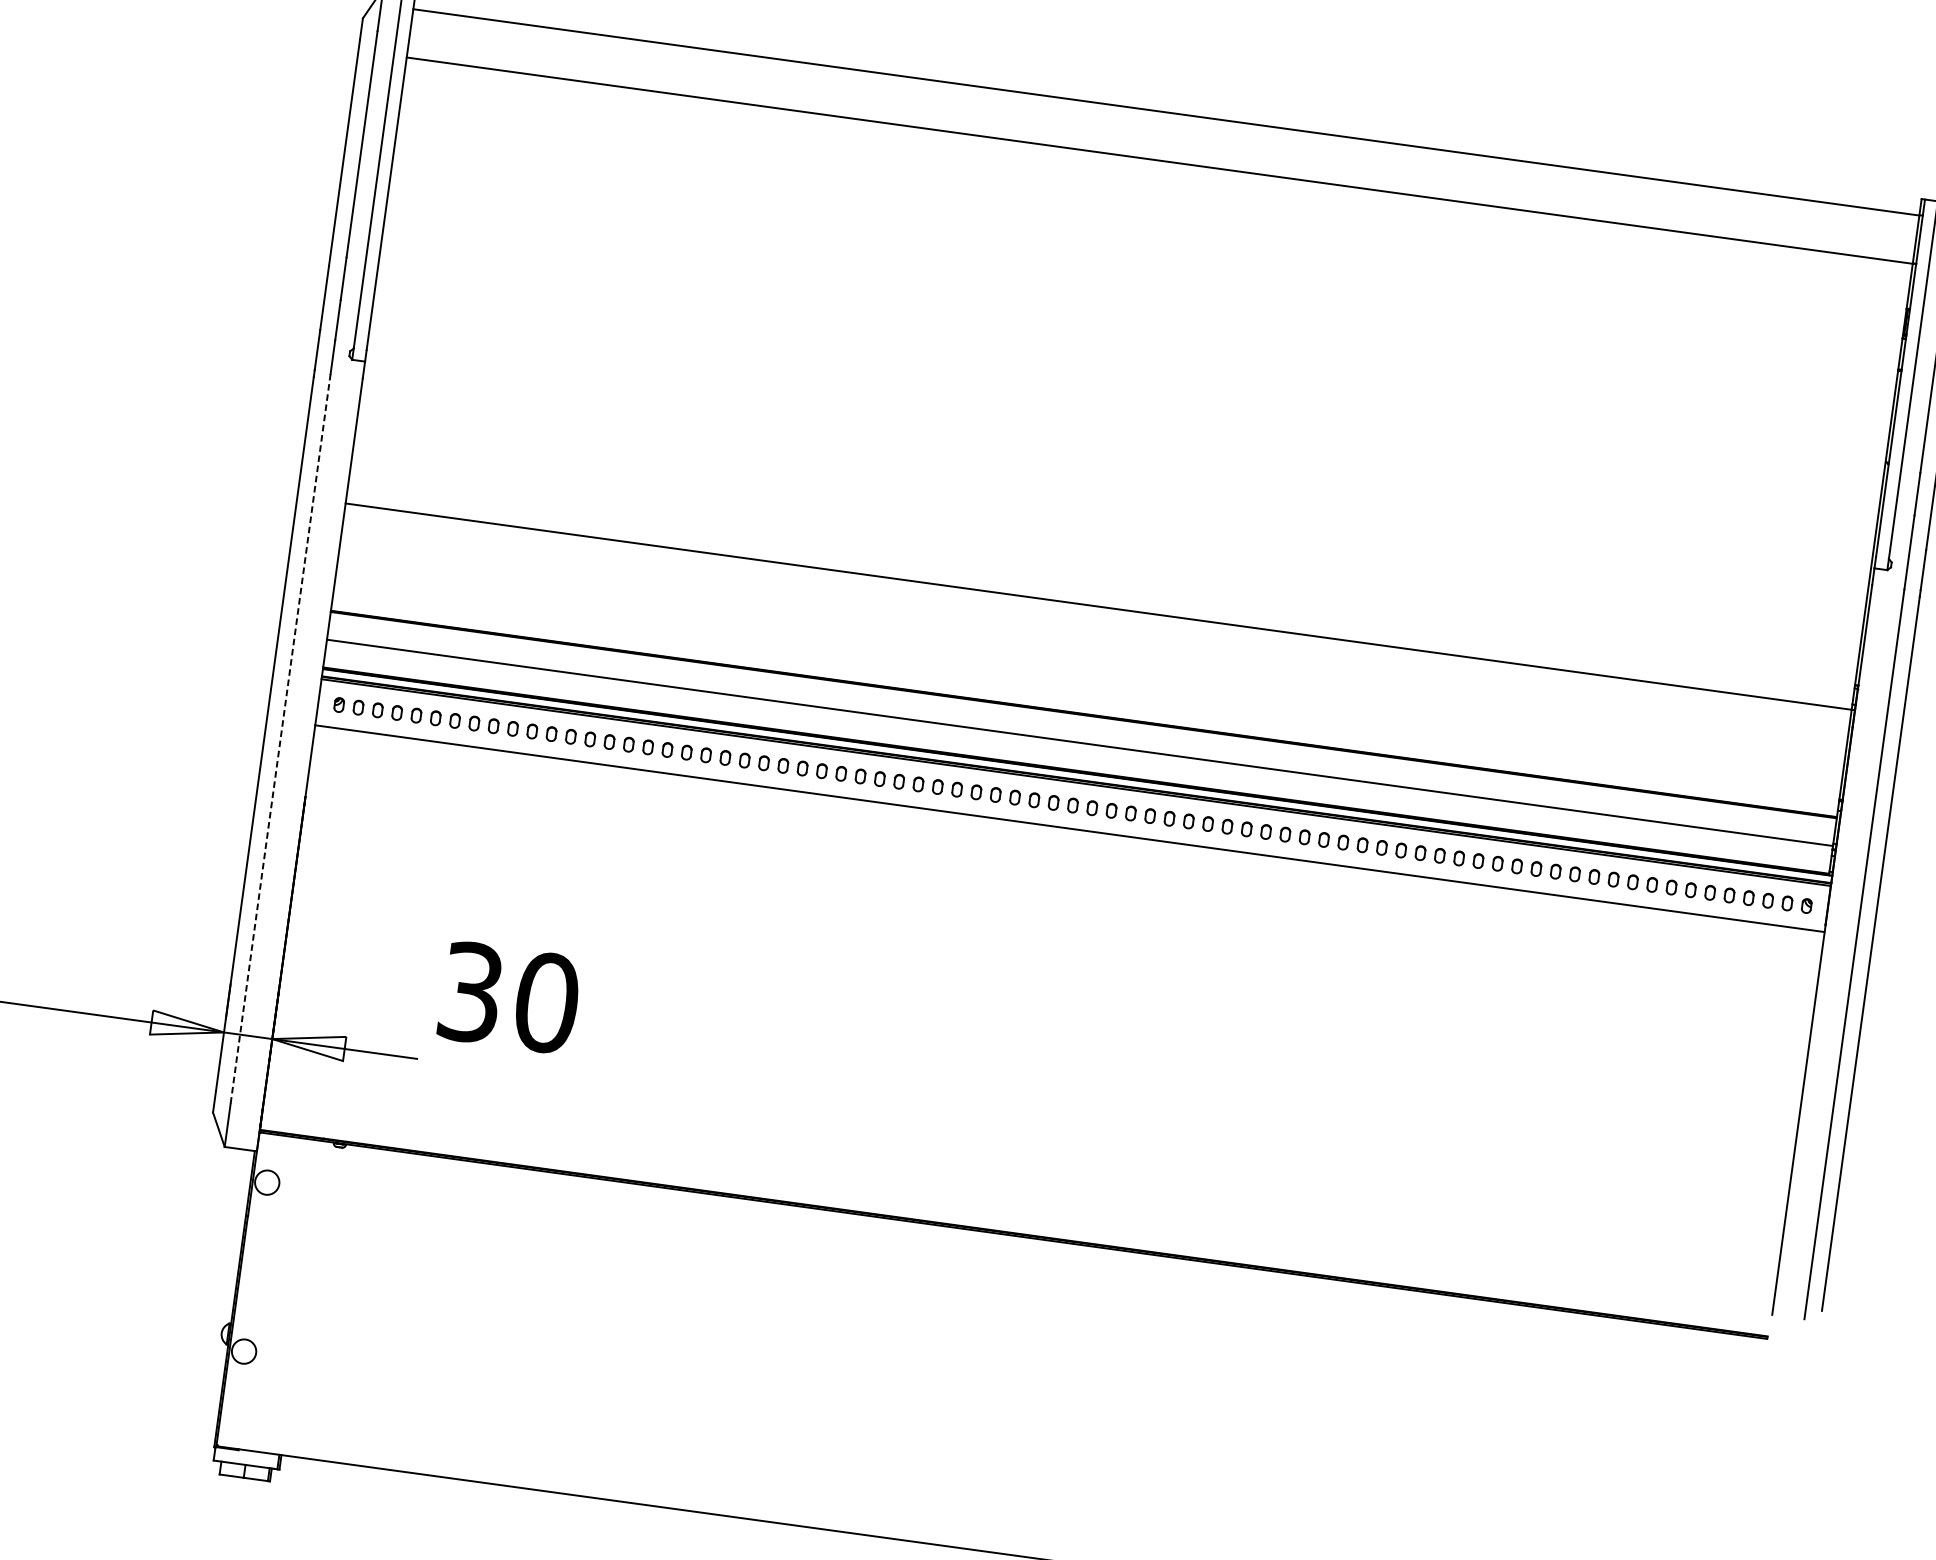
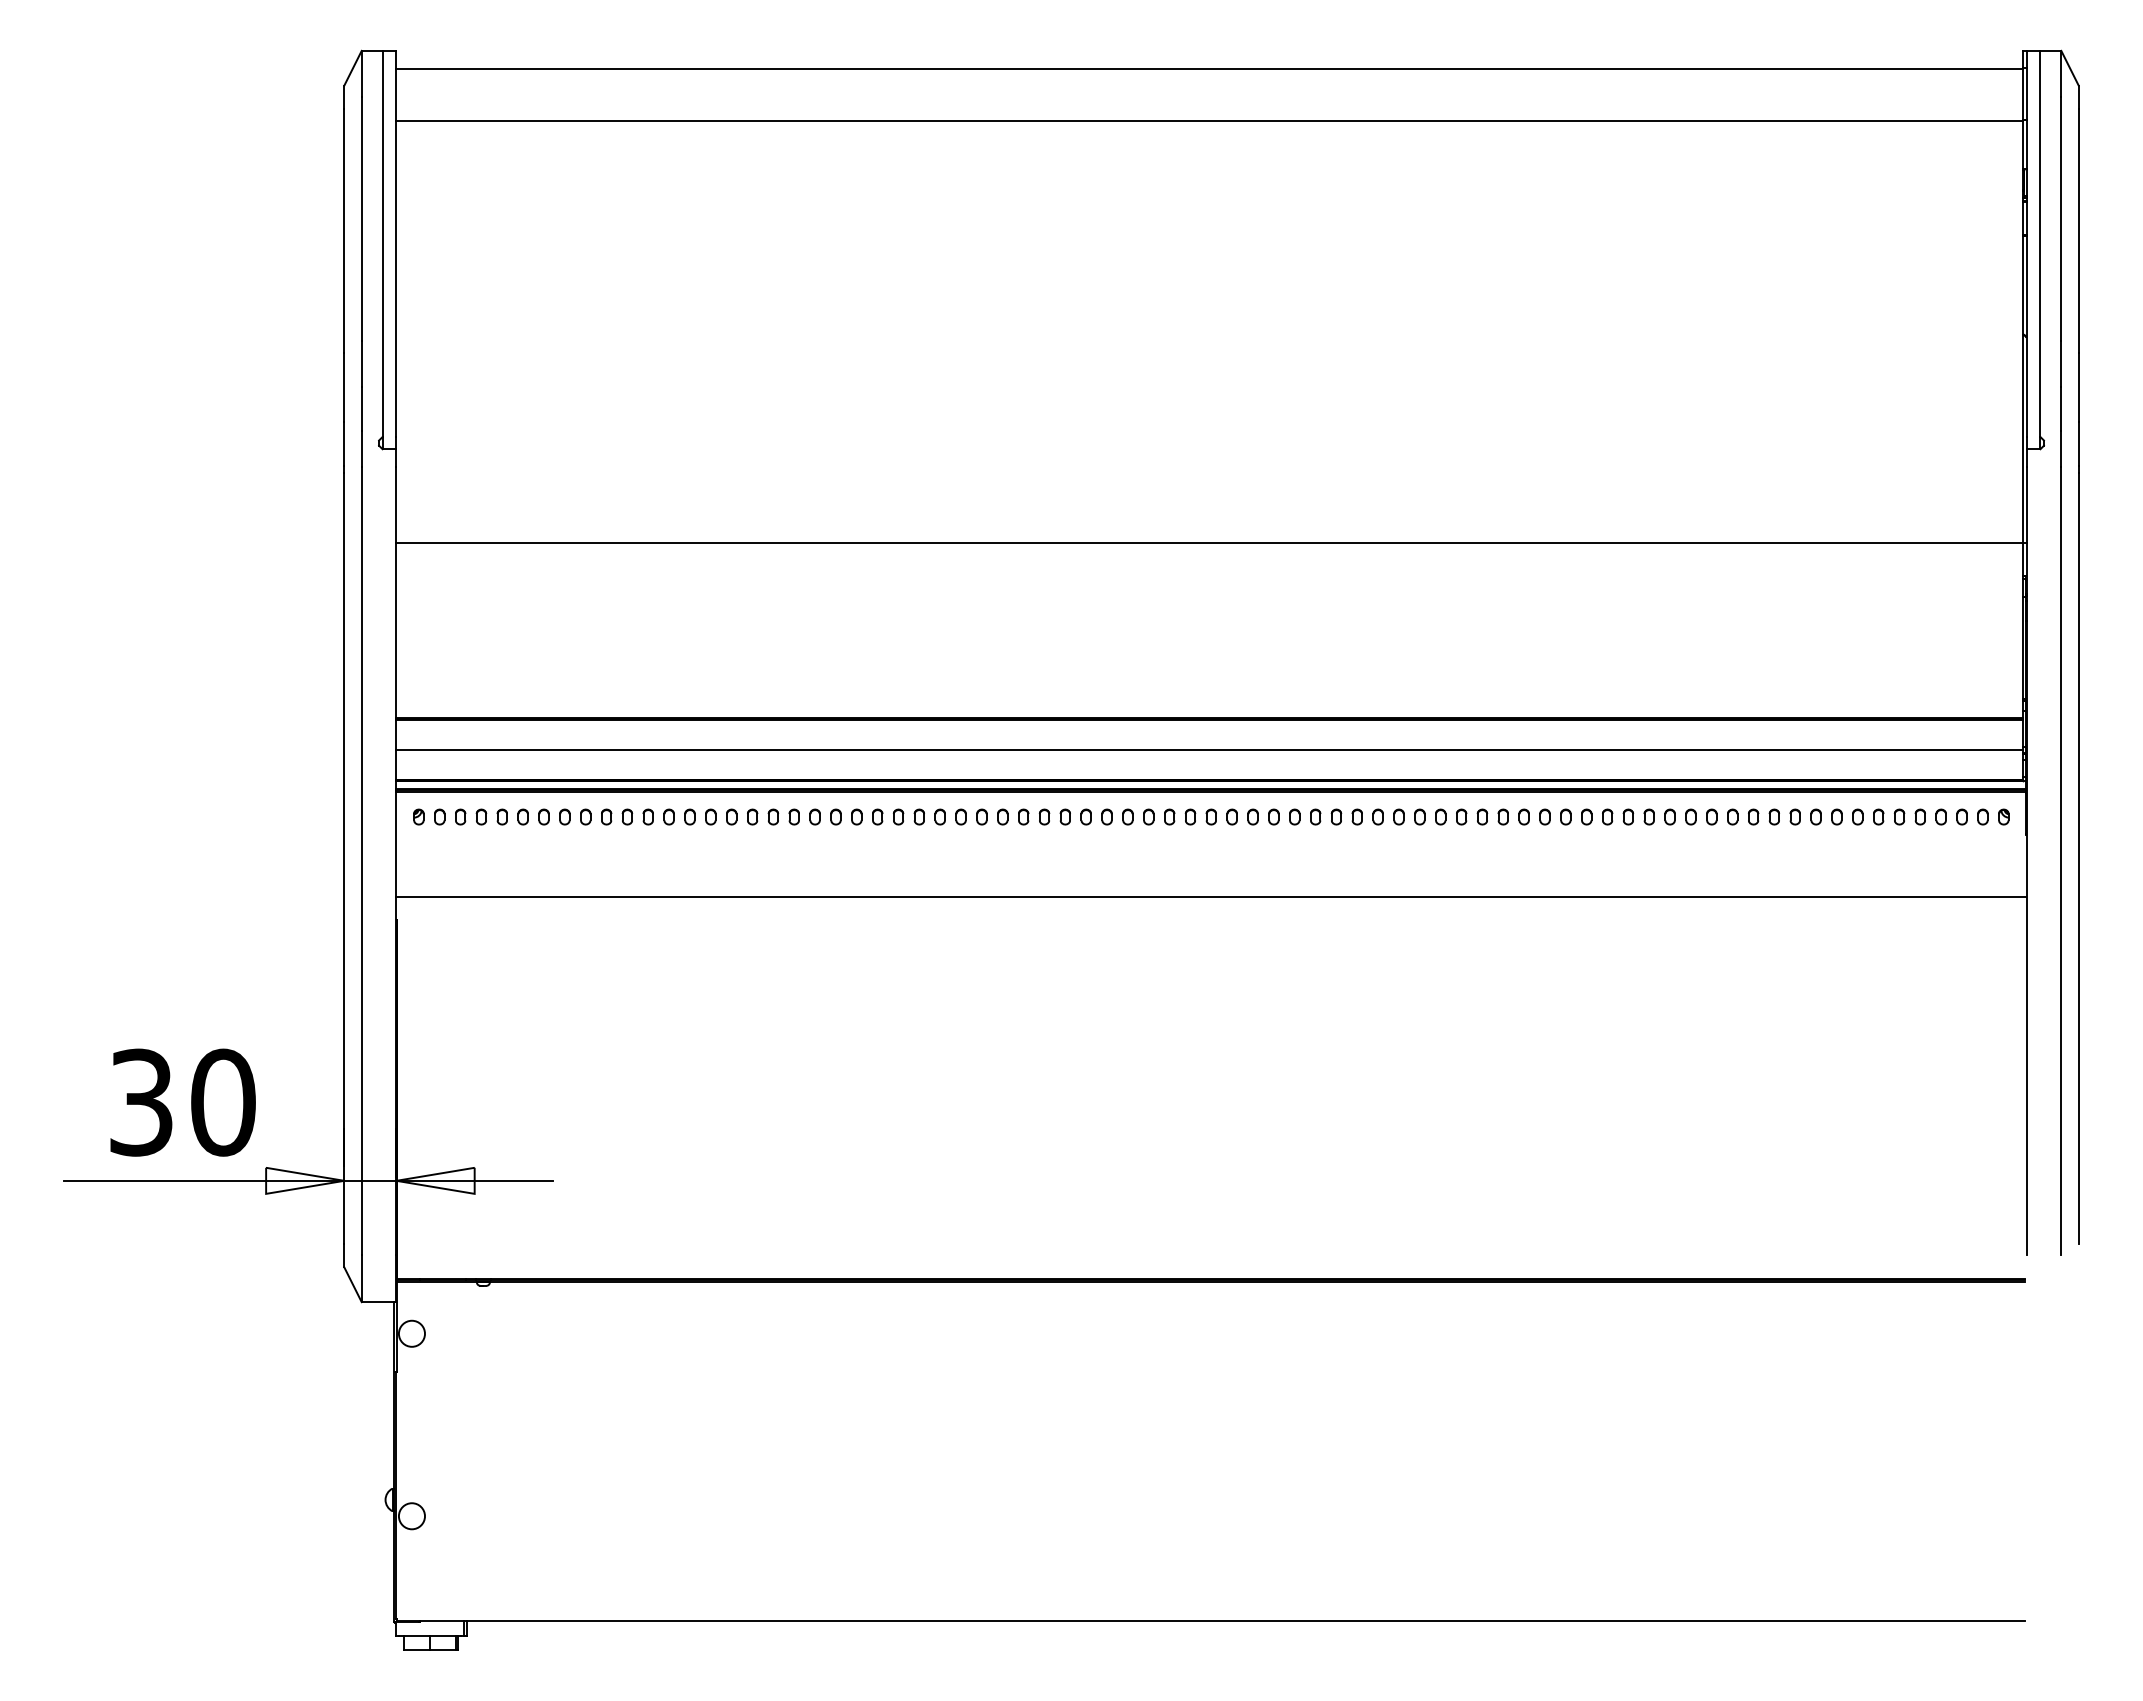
line: (1100, 606) -> (1211, 543), moved
line: (280, 738) -> (361, 861), dashed -> solid
line: (1069, 829) -> (1211, 897), moved
text: (509, 997) -> (182, 1102), moved

